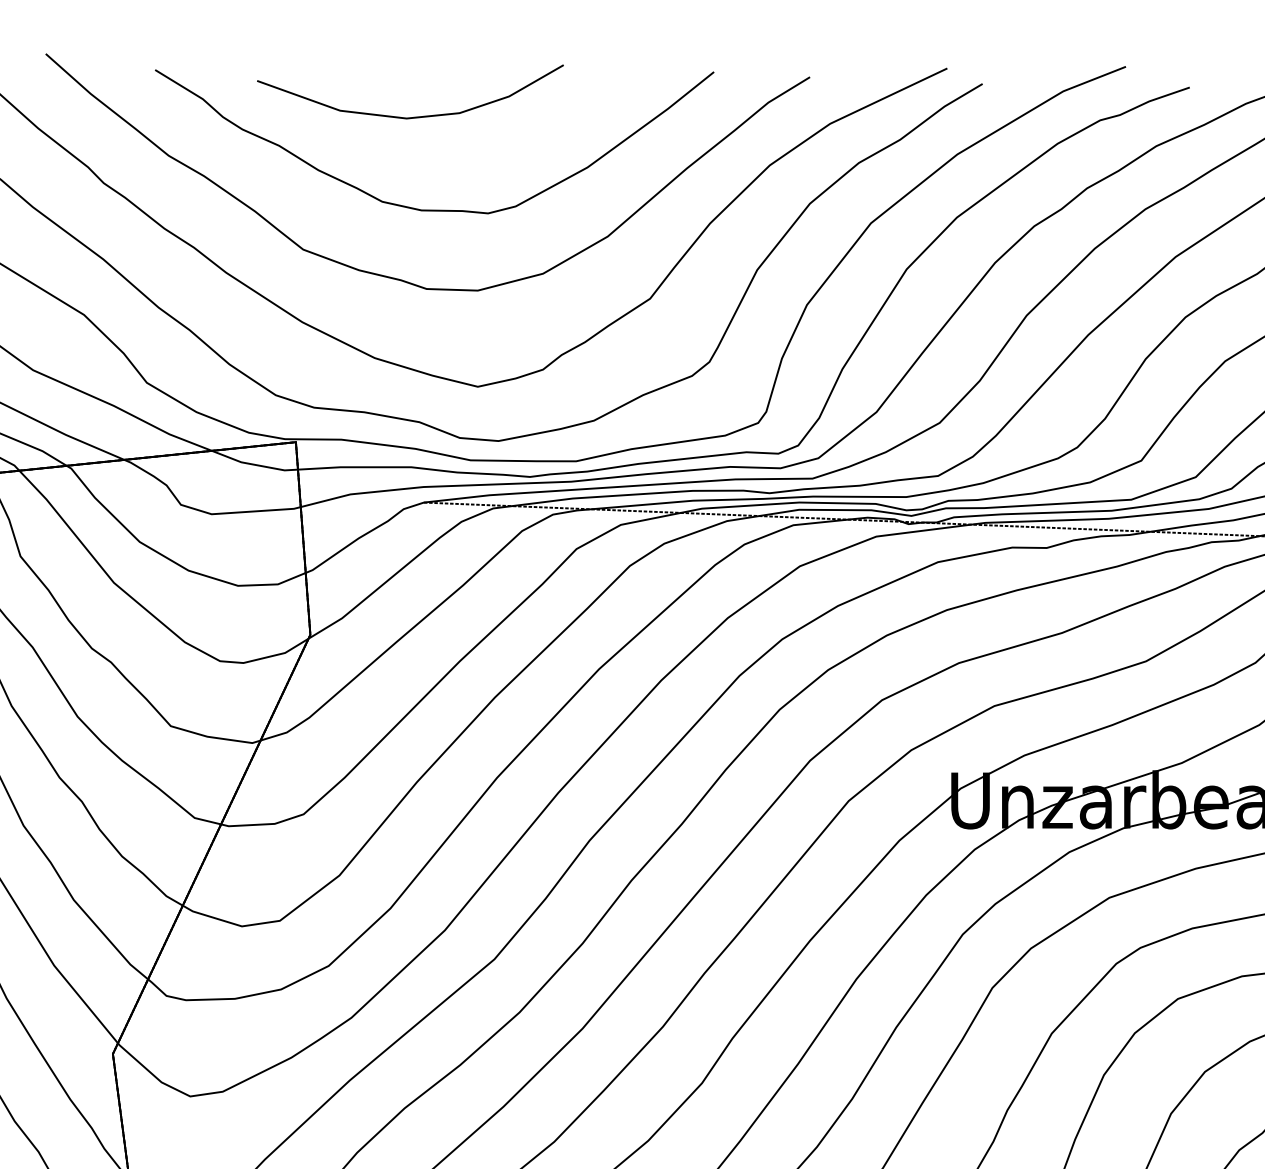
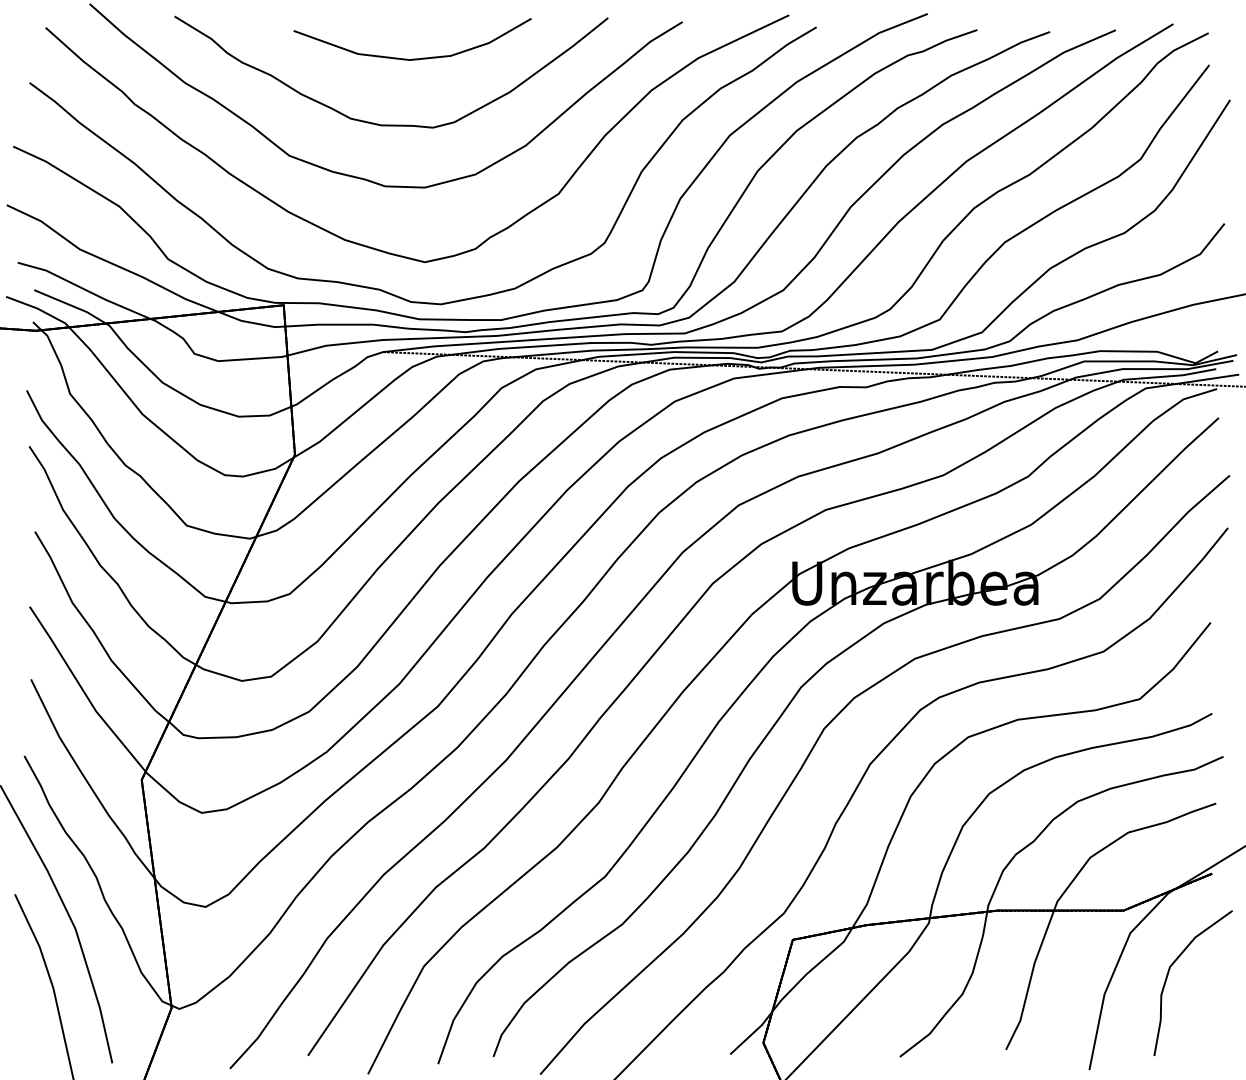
part: (410, 116) -> (412, 58), moved

